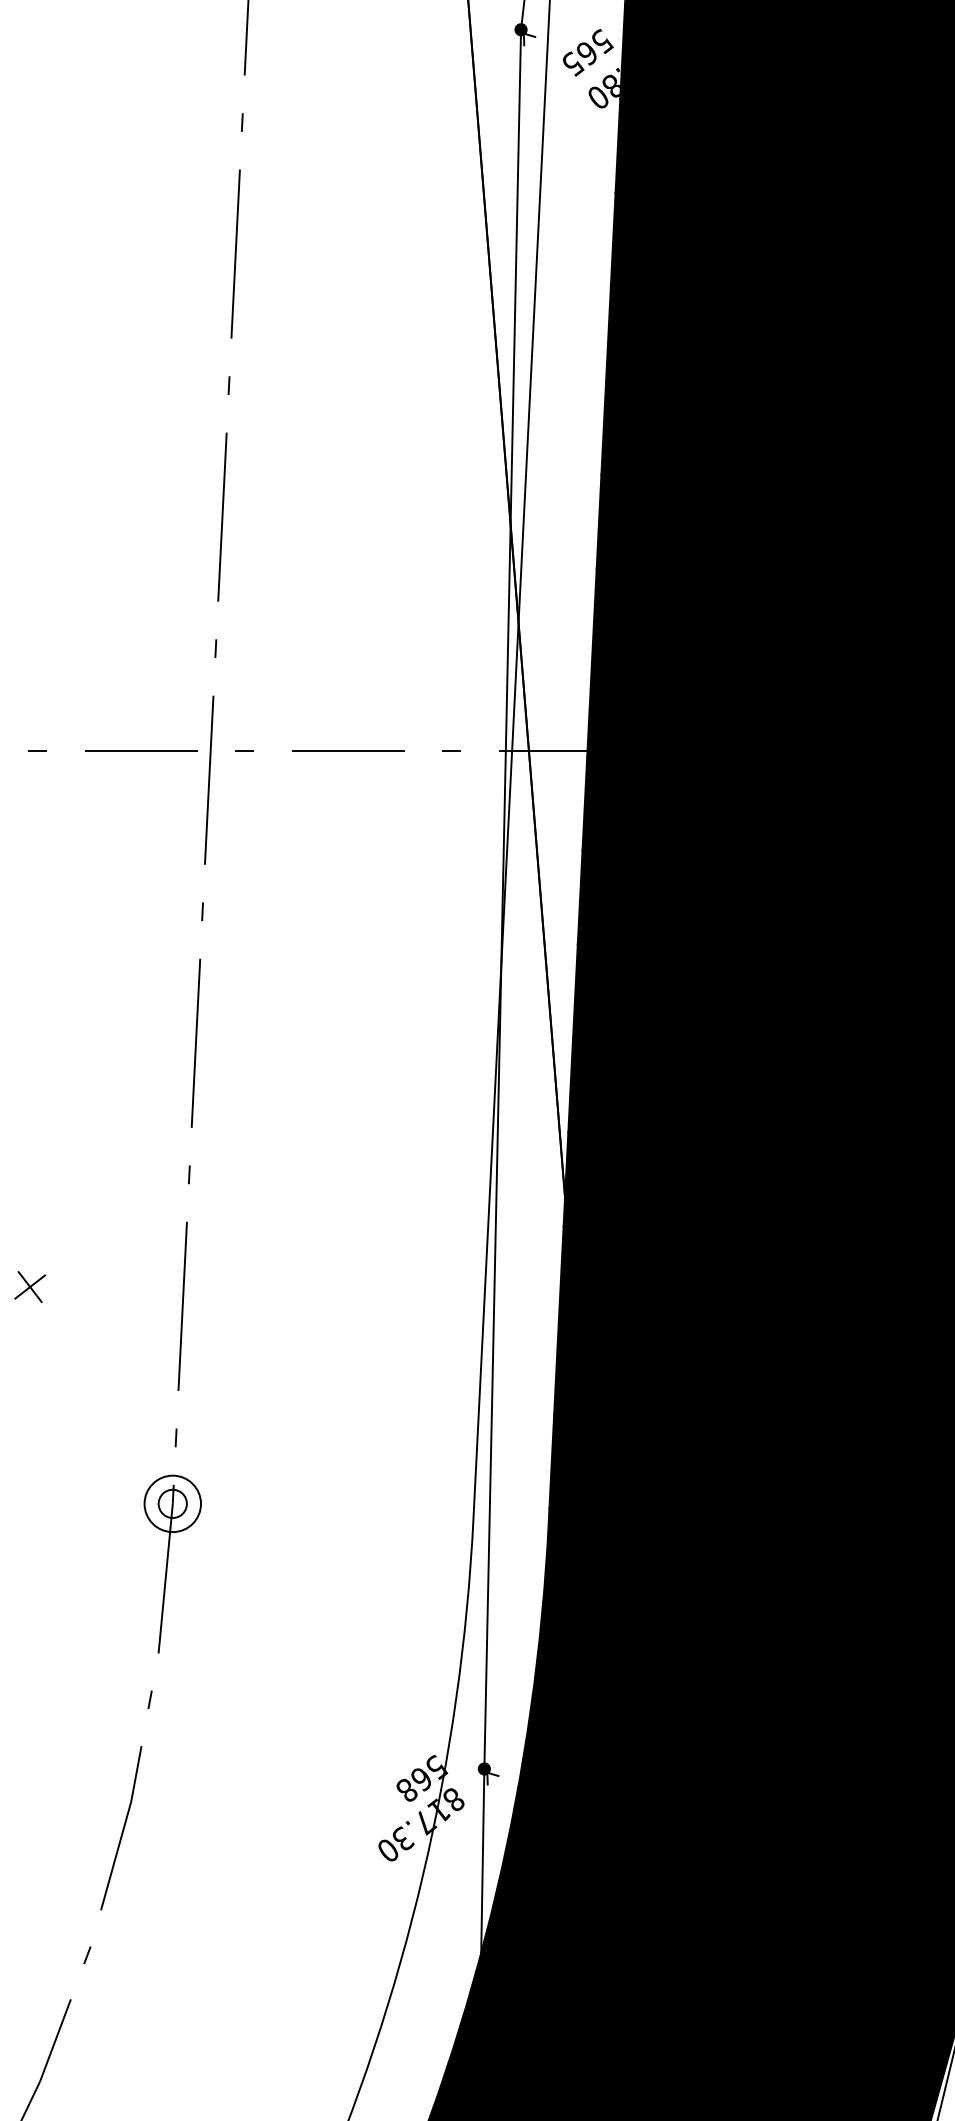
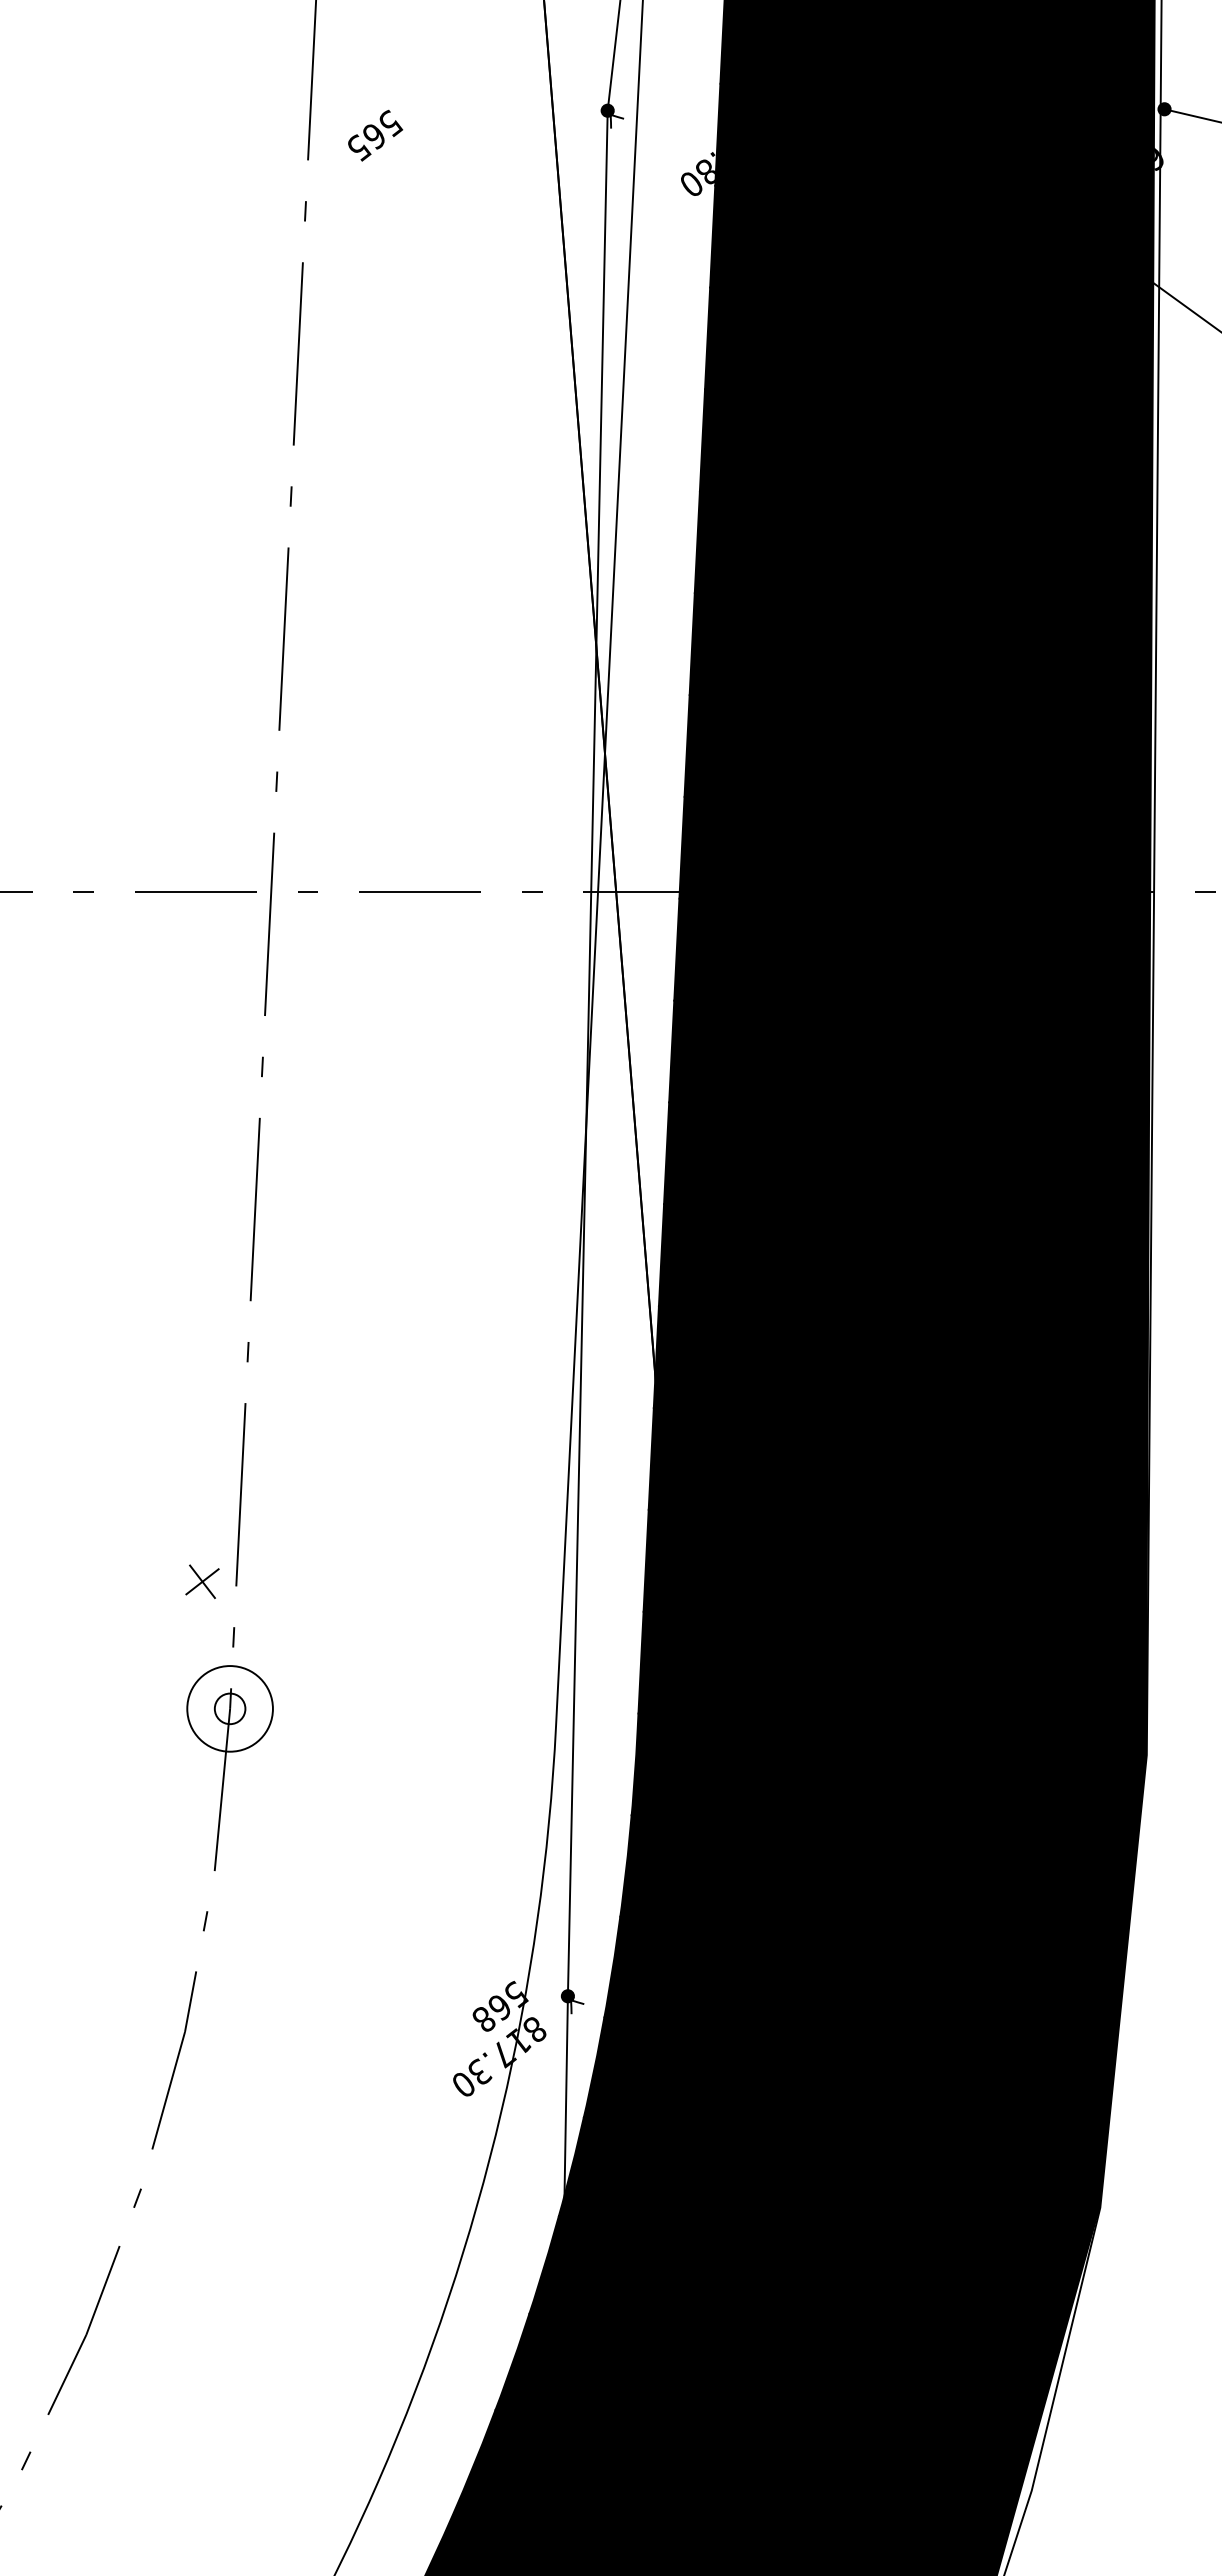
text: (588, 52) -> (375, 135), moved
part: (30, 1286) -> (202, 1581), moved
circle: (172, 1503) -> (229, 1708), size x1.4

